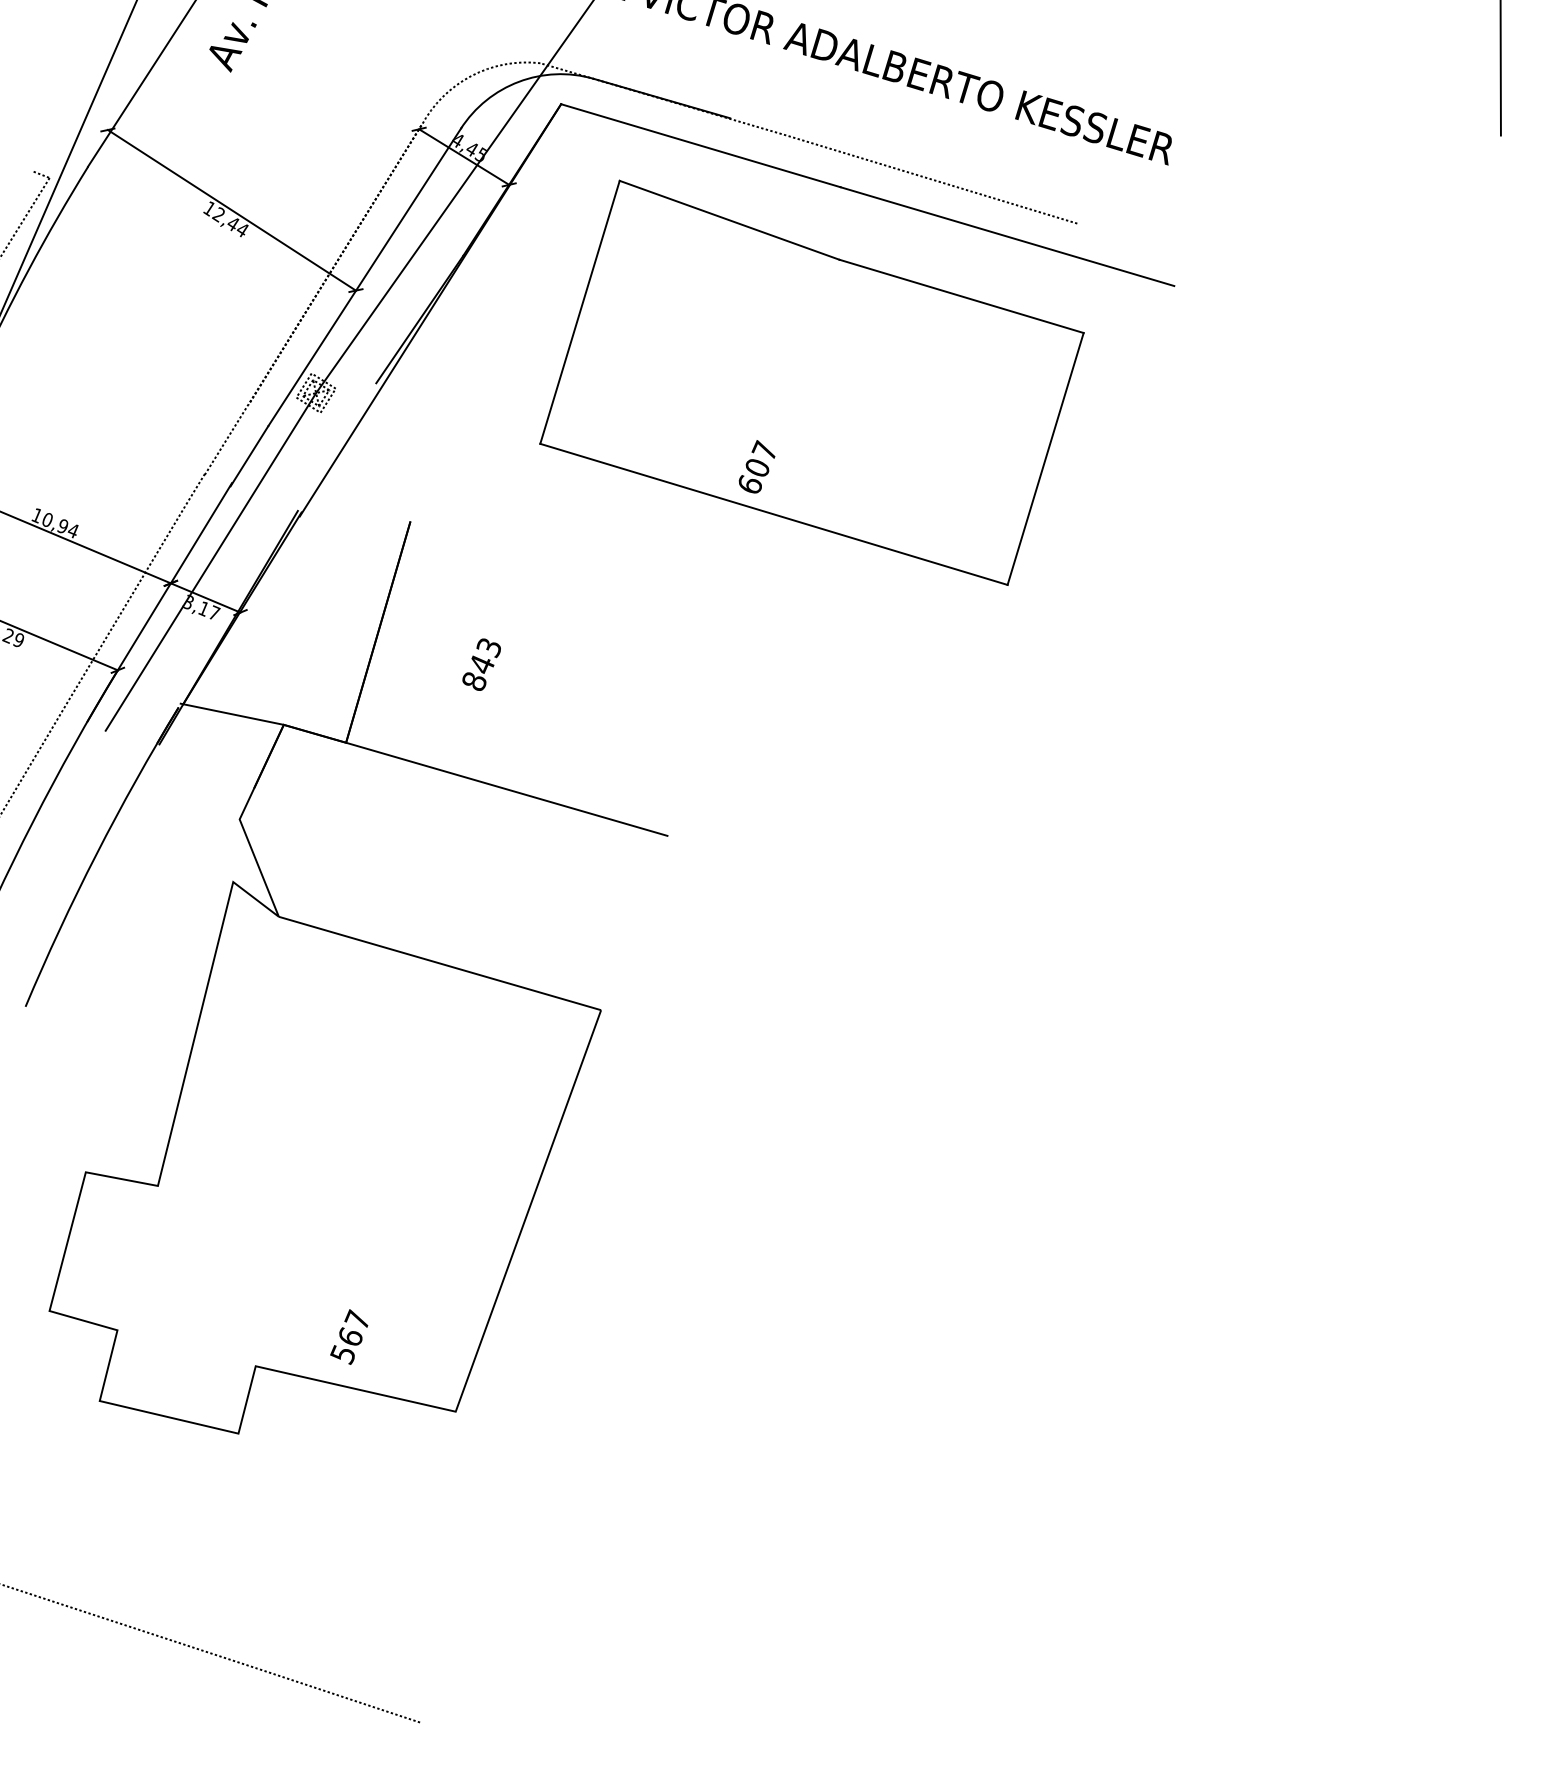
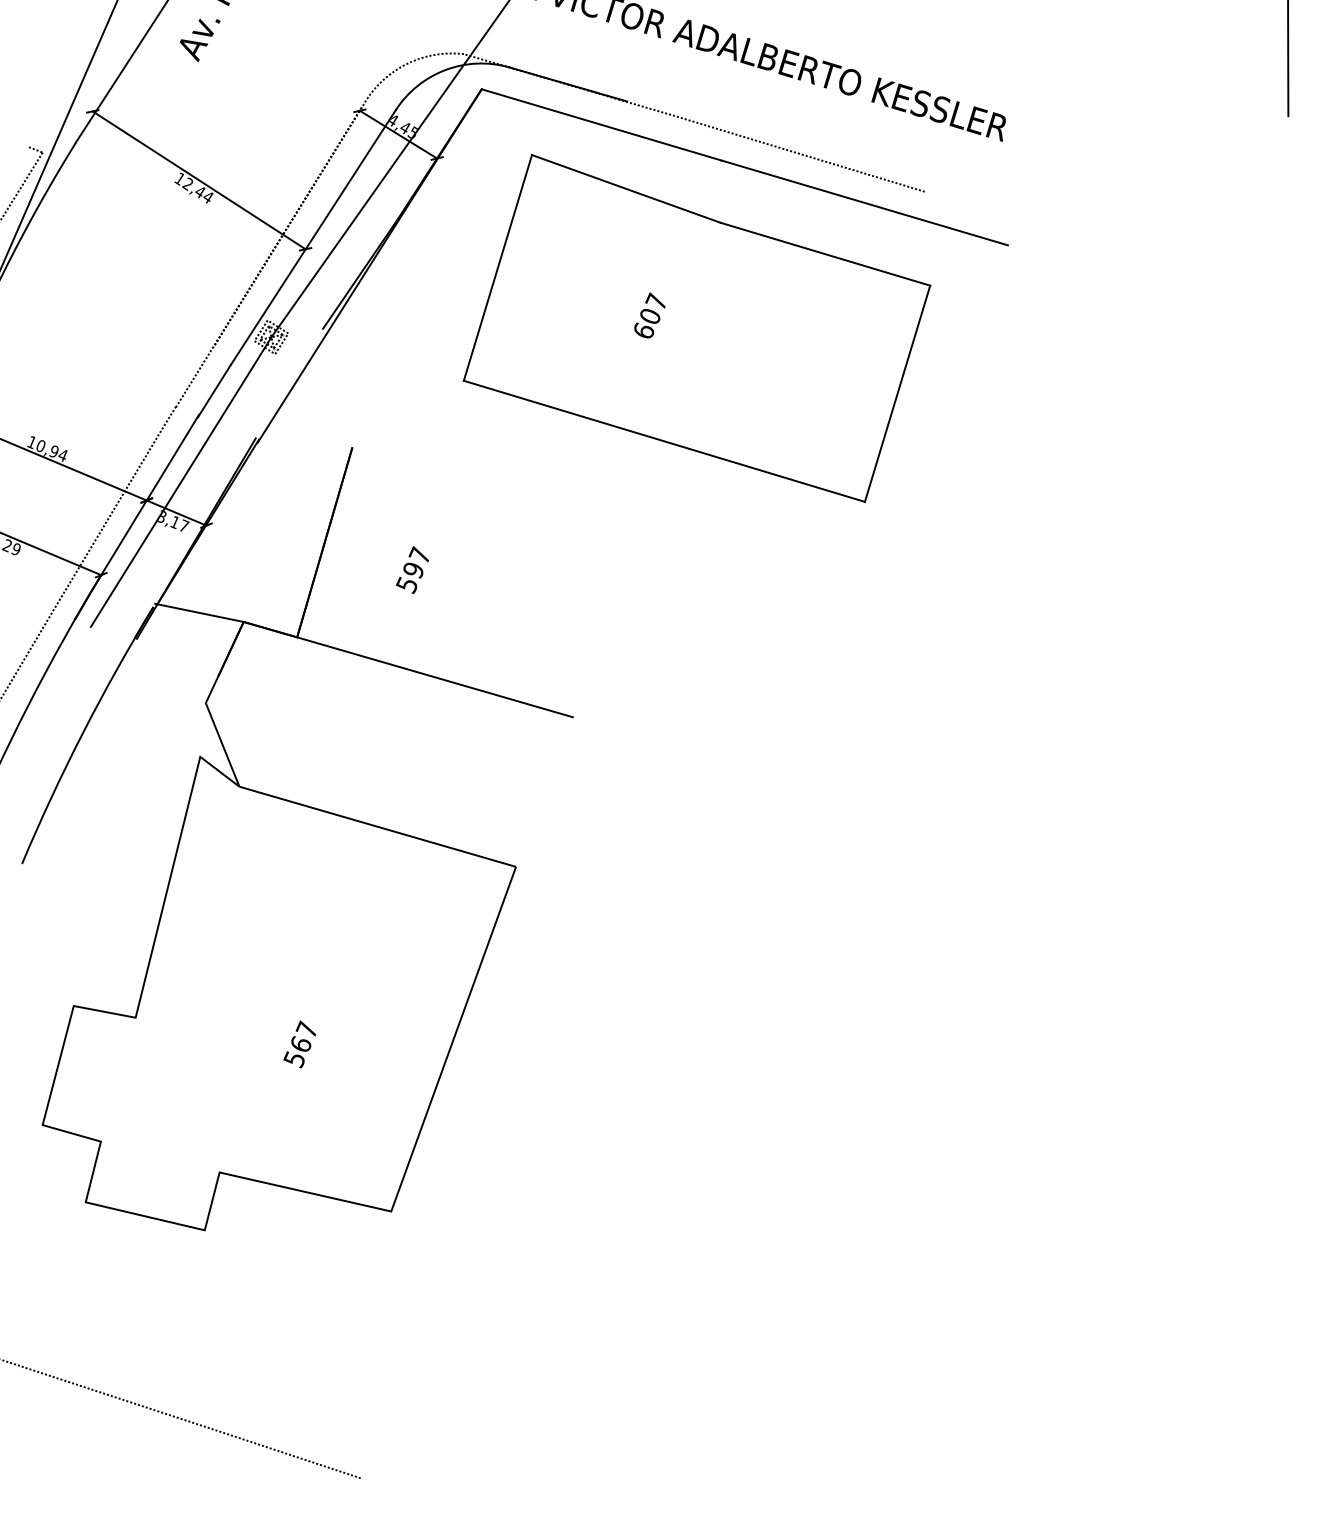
text: (756, 466) -> (649, 315), moved
text: (481, 664) -> (413, 570), 843 -> 597
text: (348, 1337) -> (299, 1044), moved

